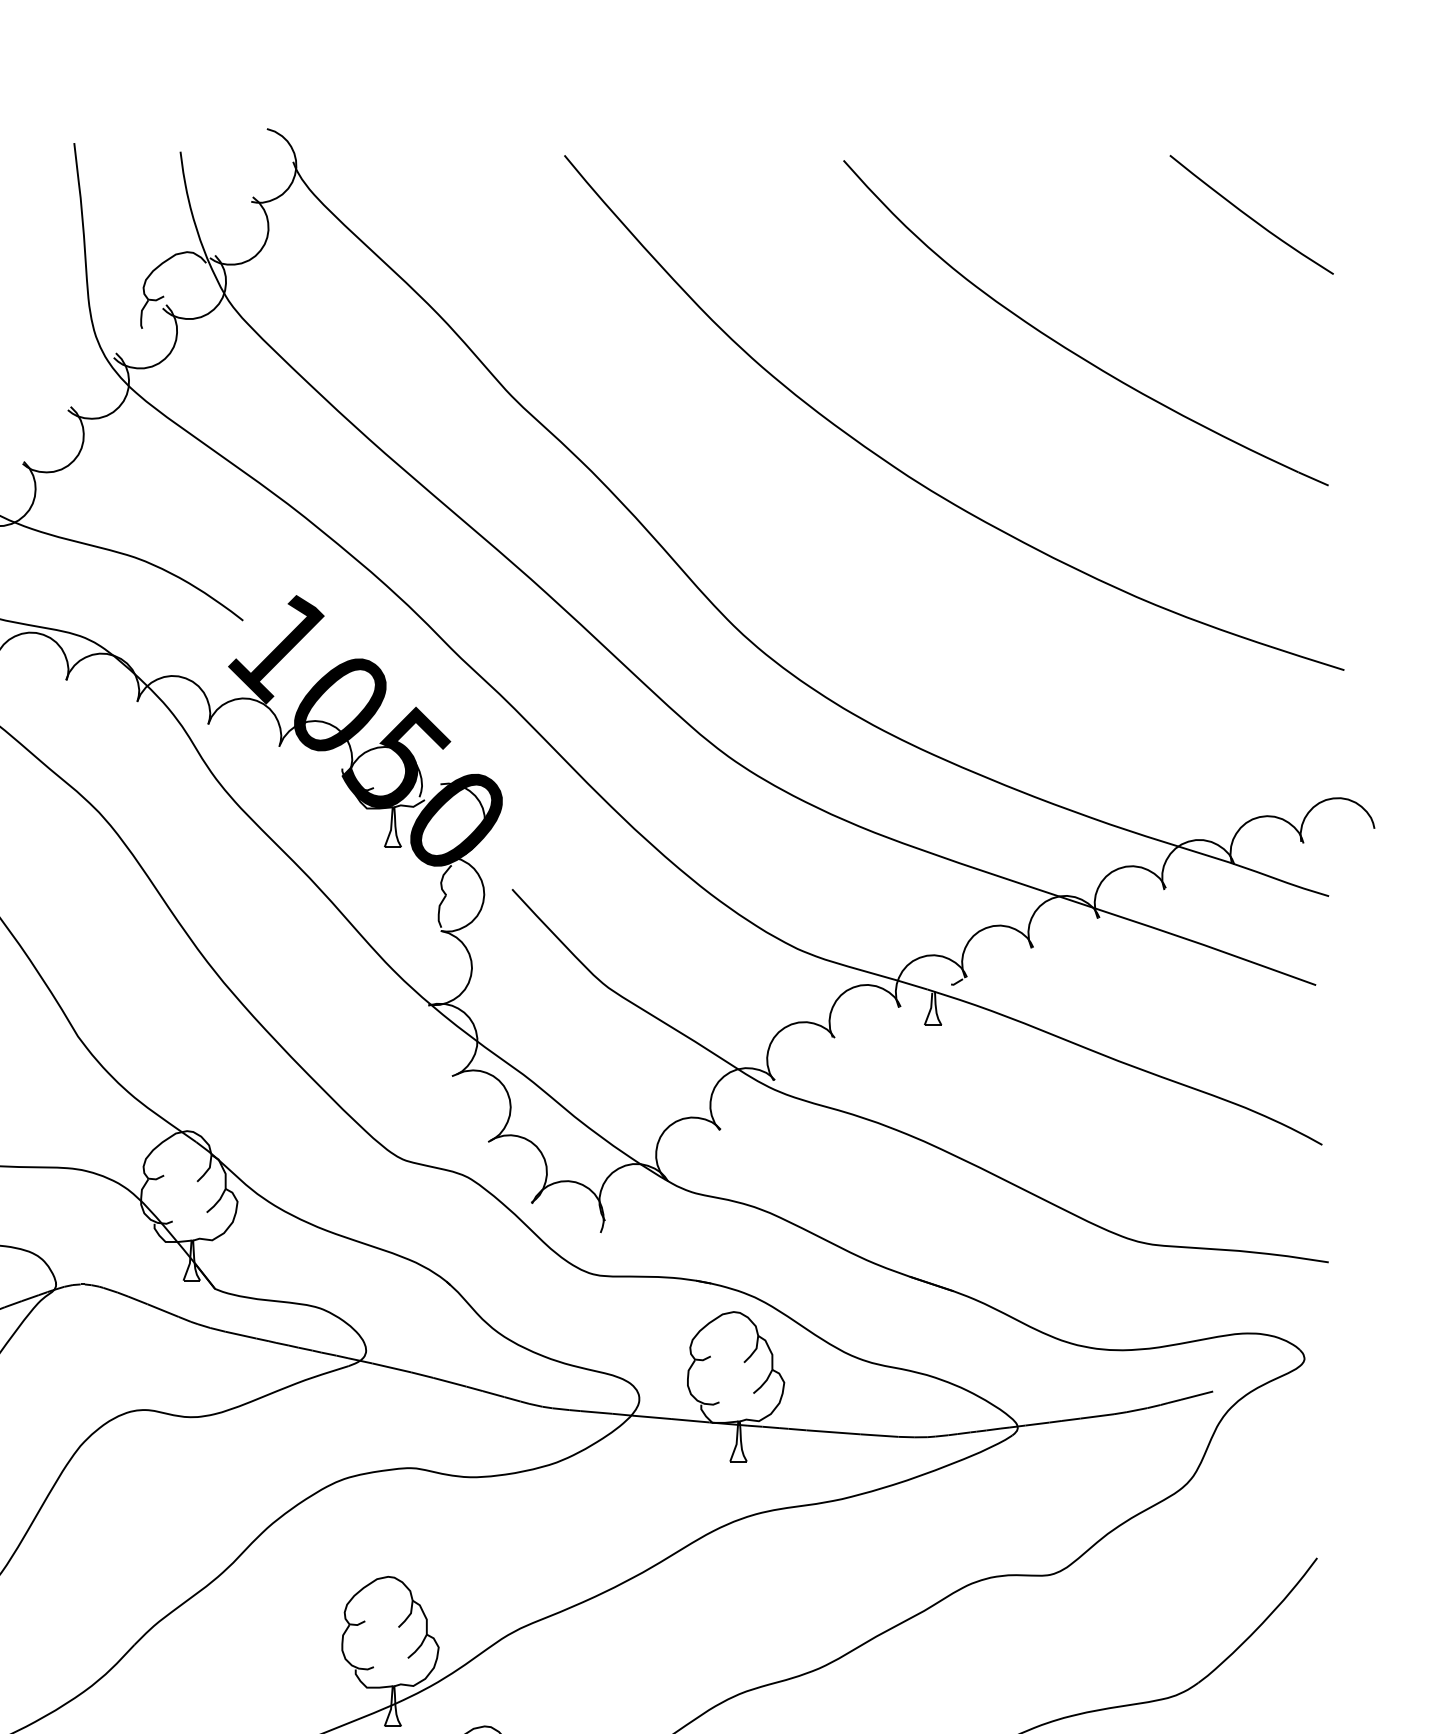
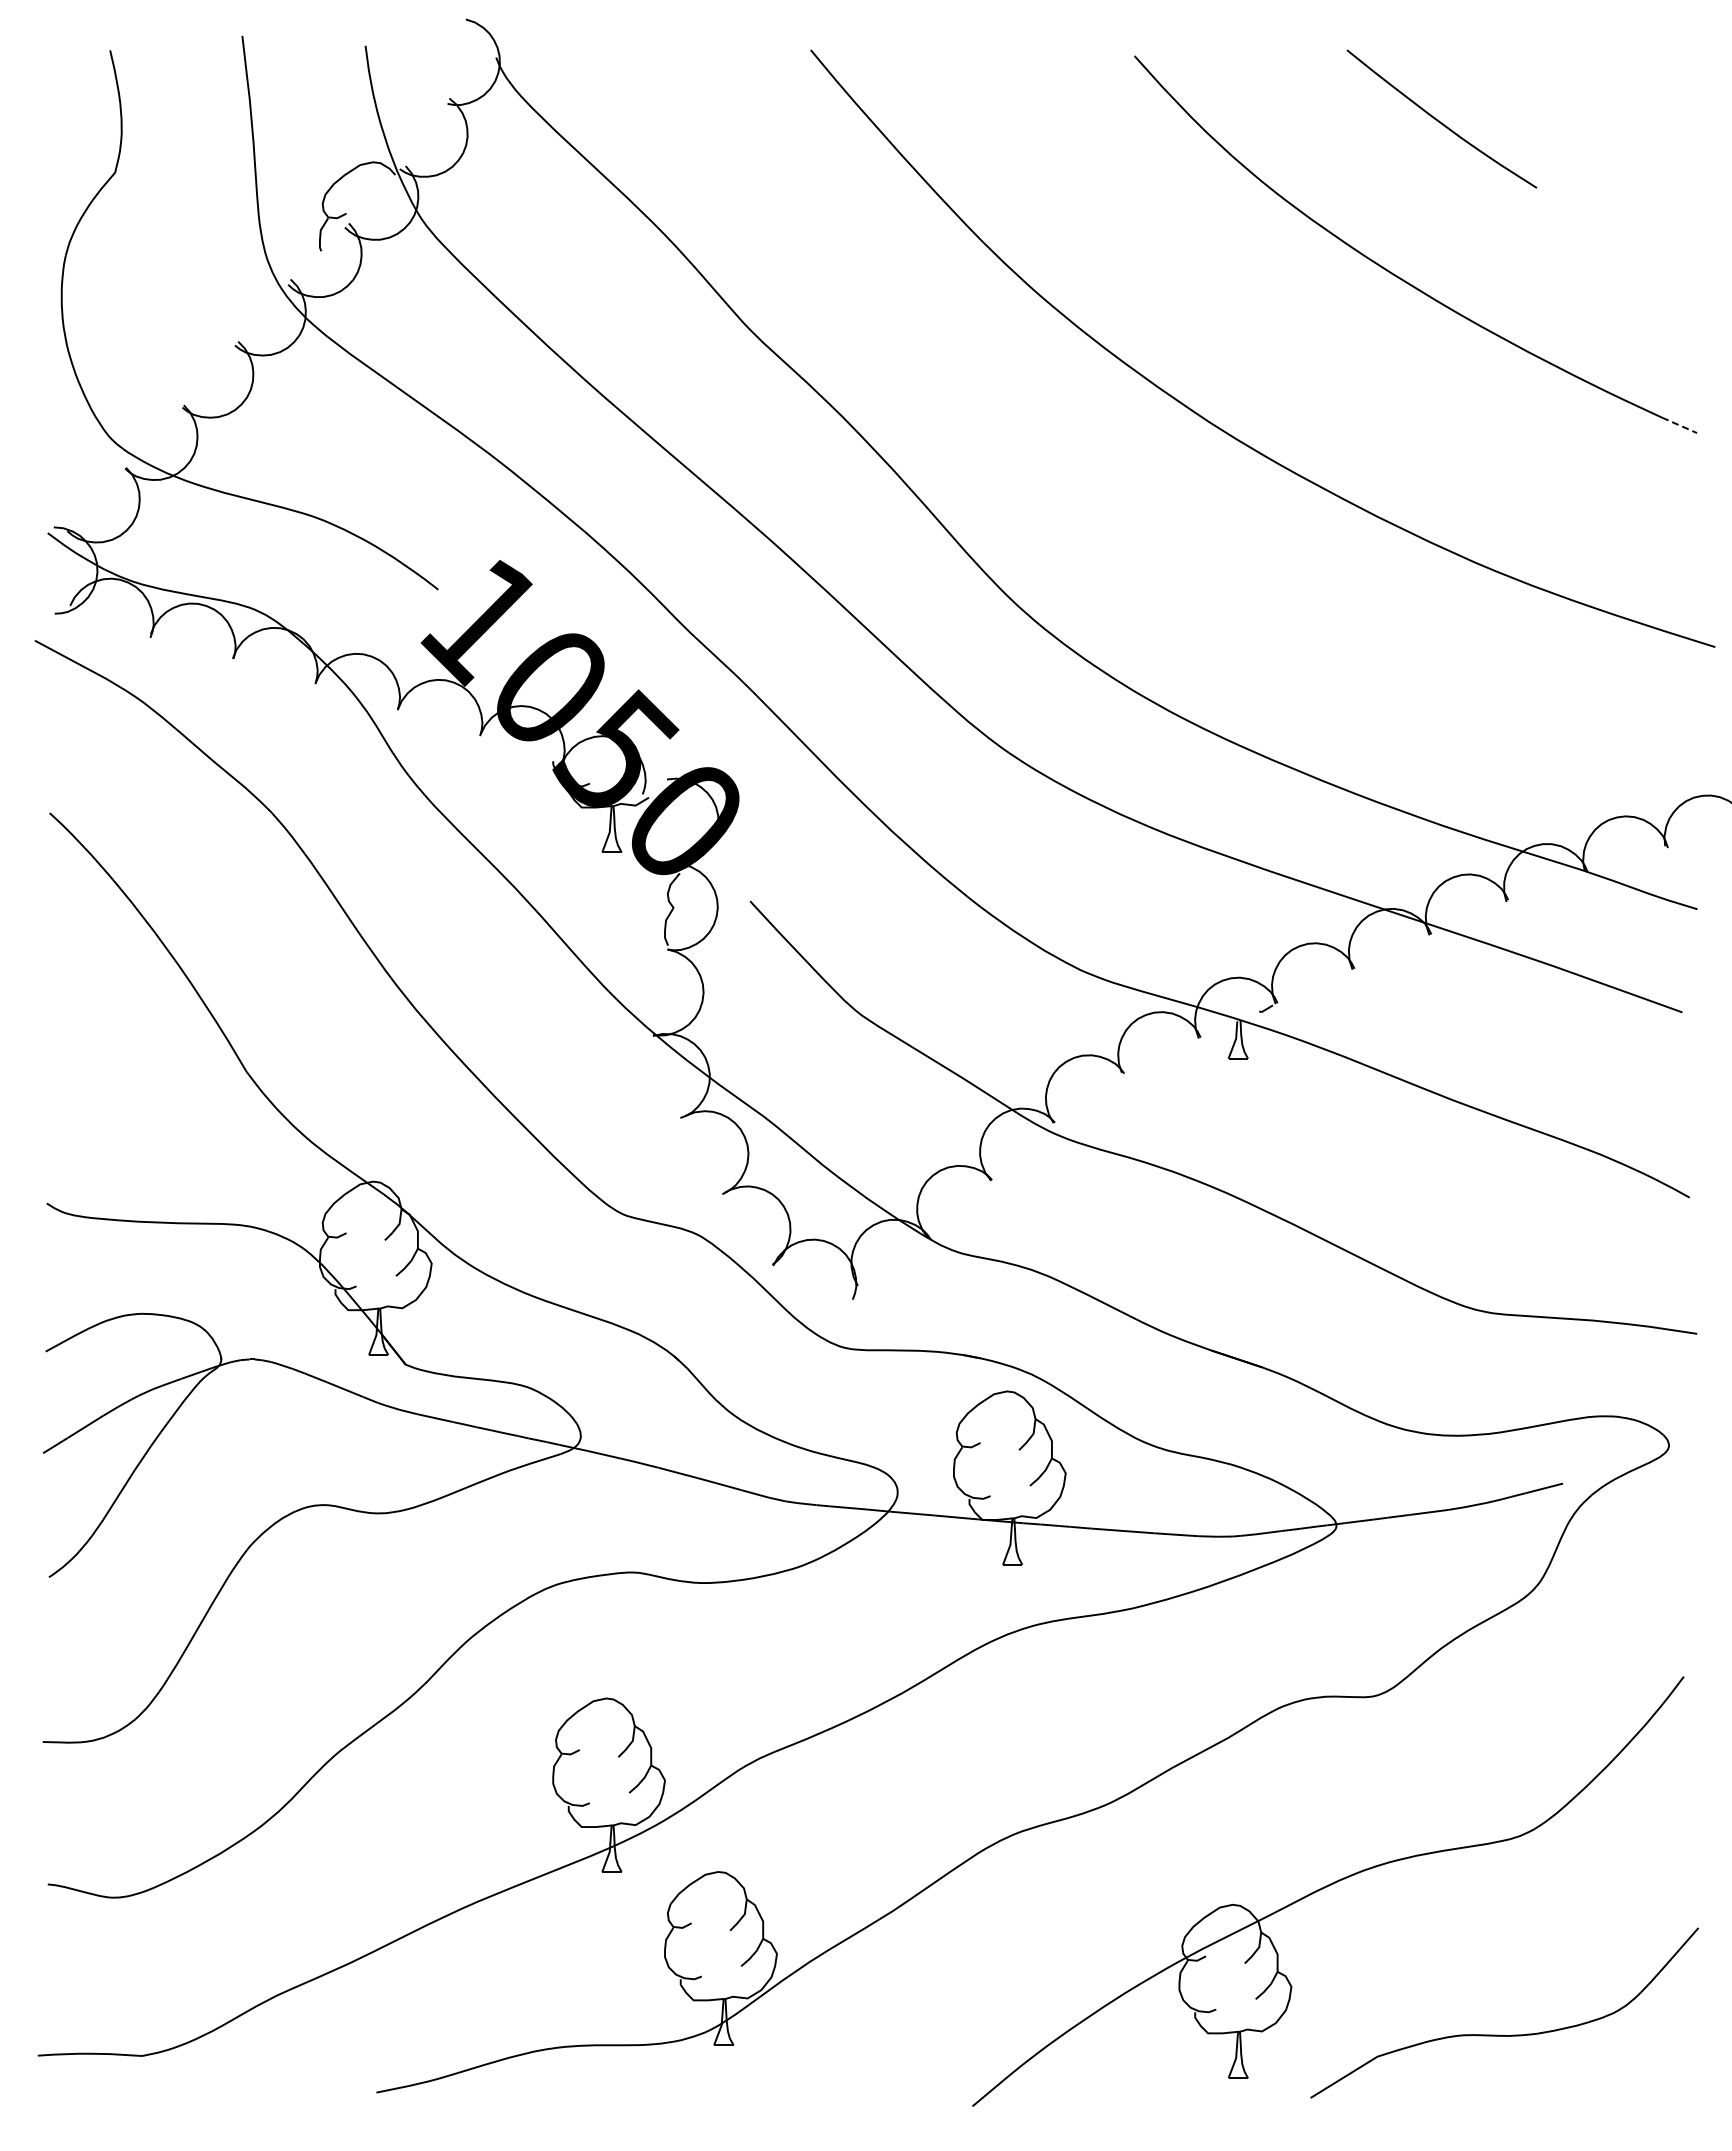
curve: (1249, 216) -> (1439, 120), moved
line: (1314, 479) -> (1680, 425), solid -> dashed

